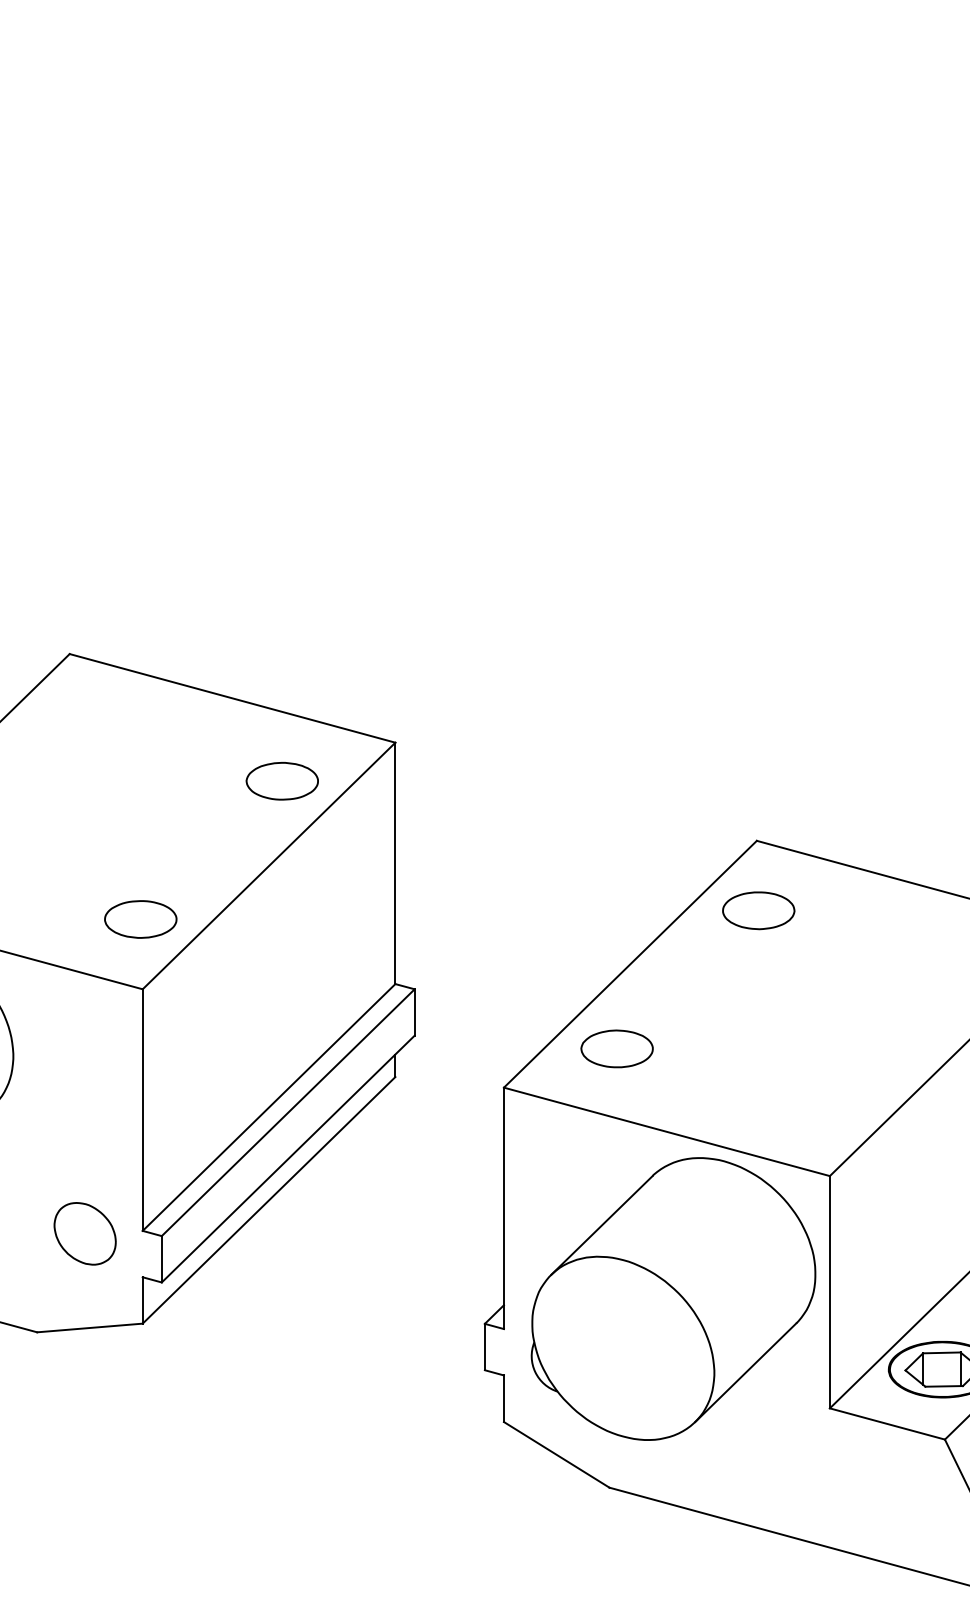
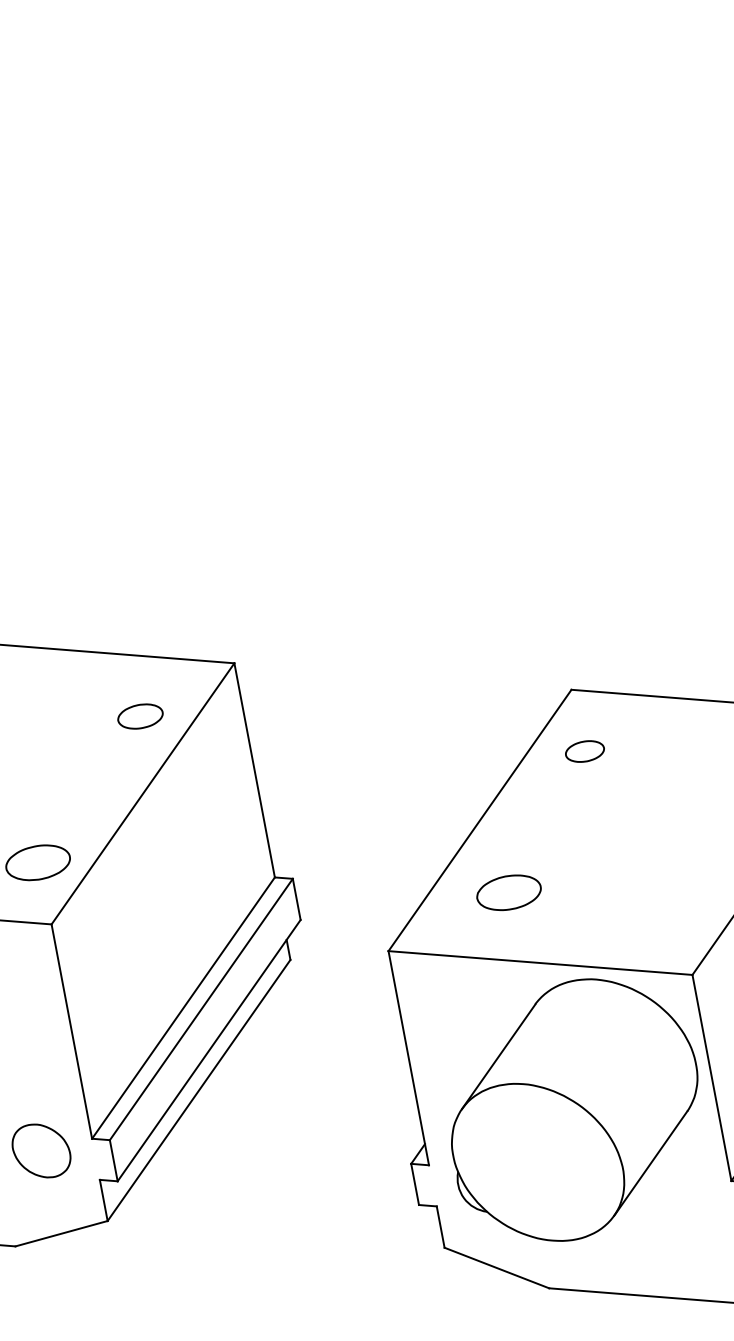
part: (281, 781) -> (139, 716), size x0.7
part: (758, 910) -> (584, 751), size x0.6
part: (616, 1048) -> (508, 892), moved

